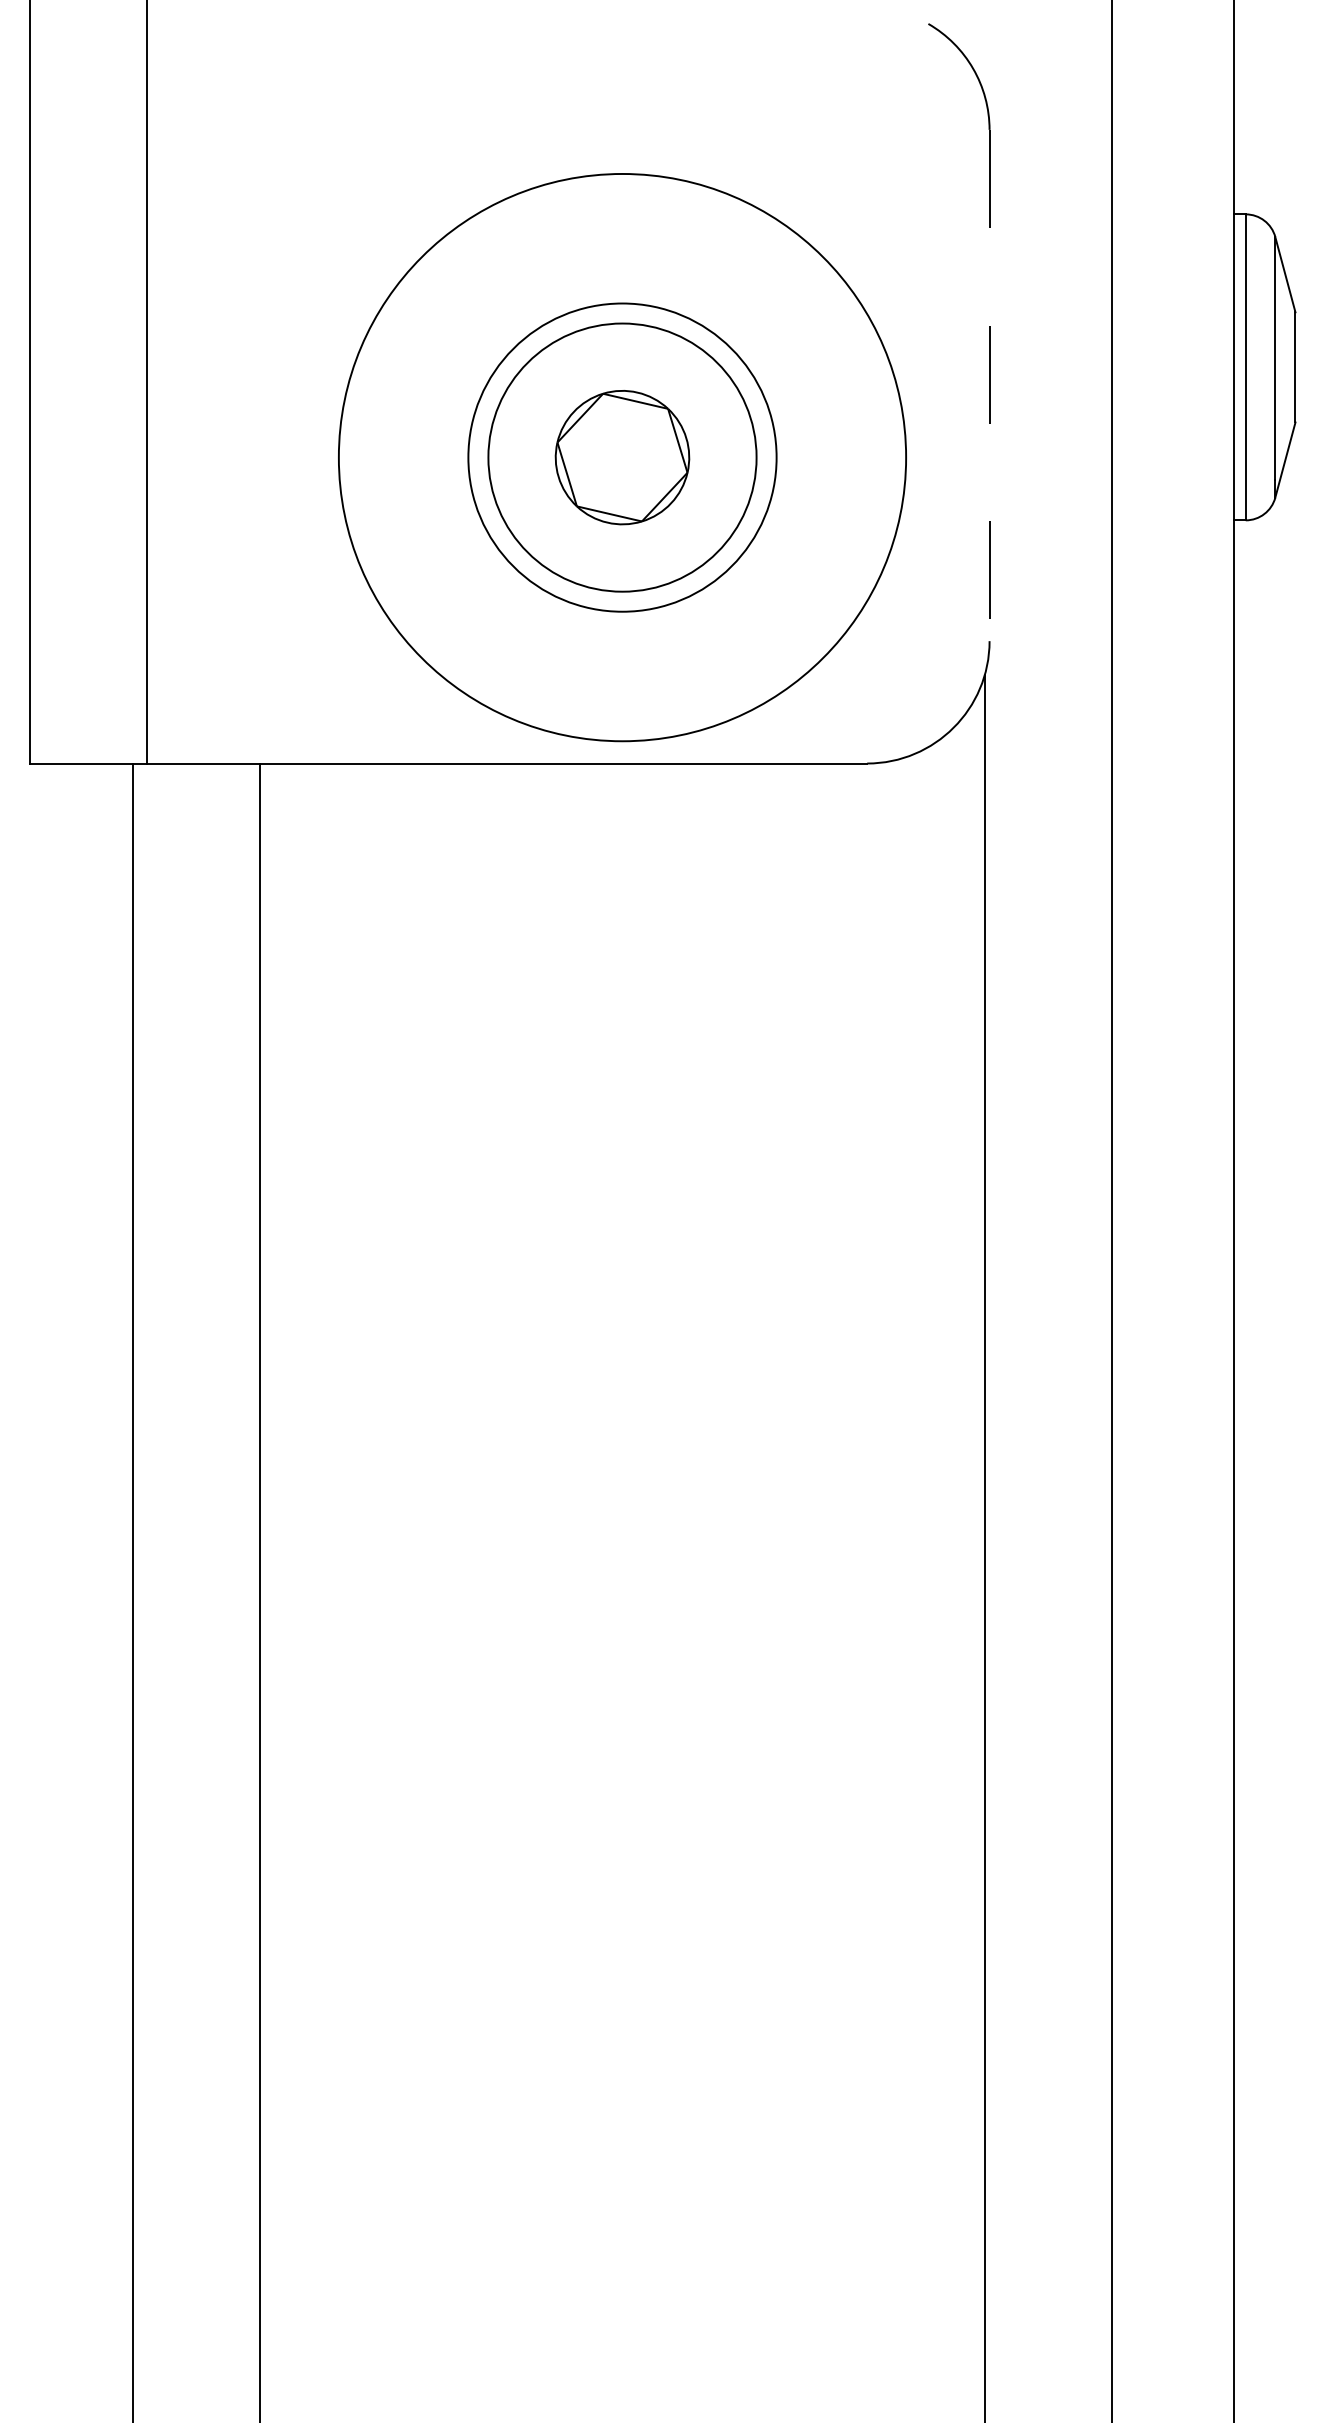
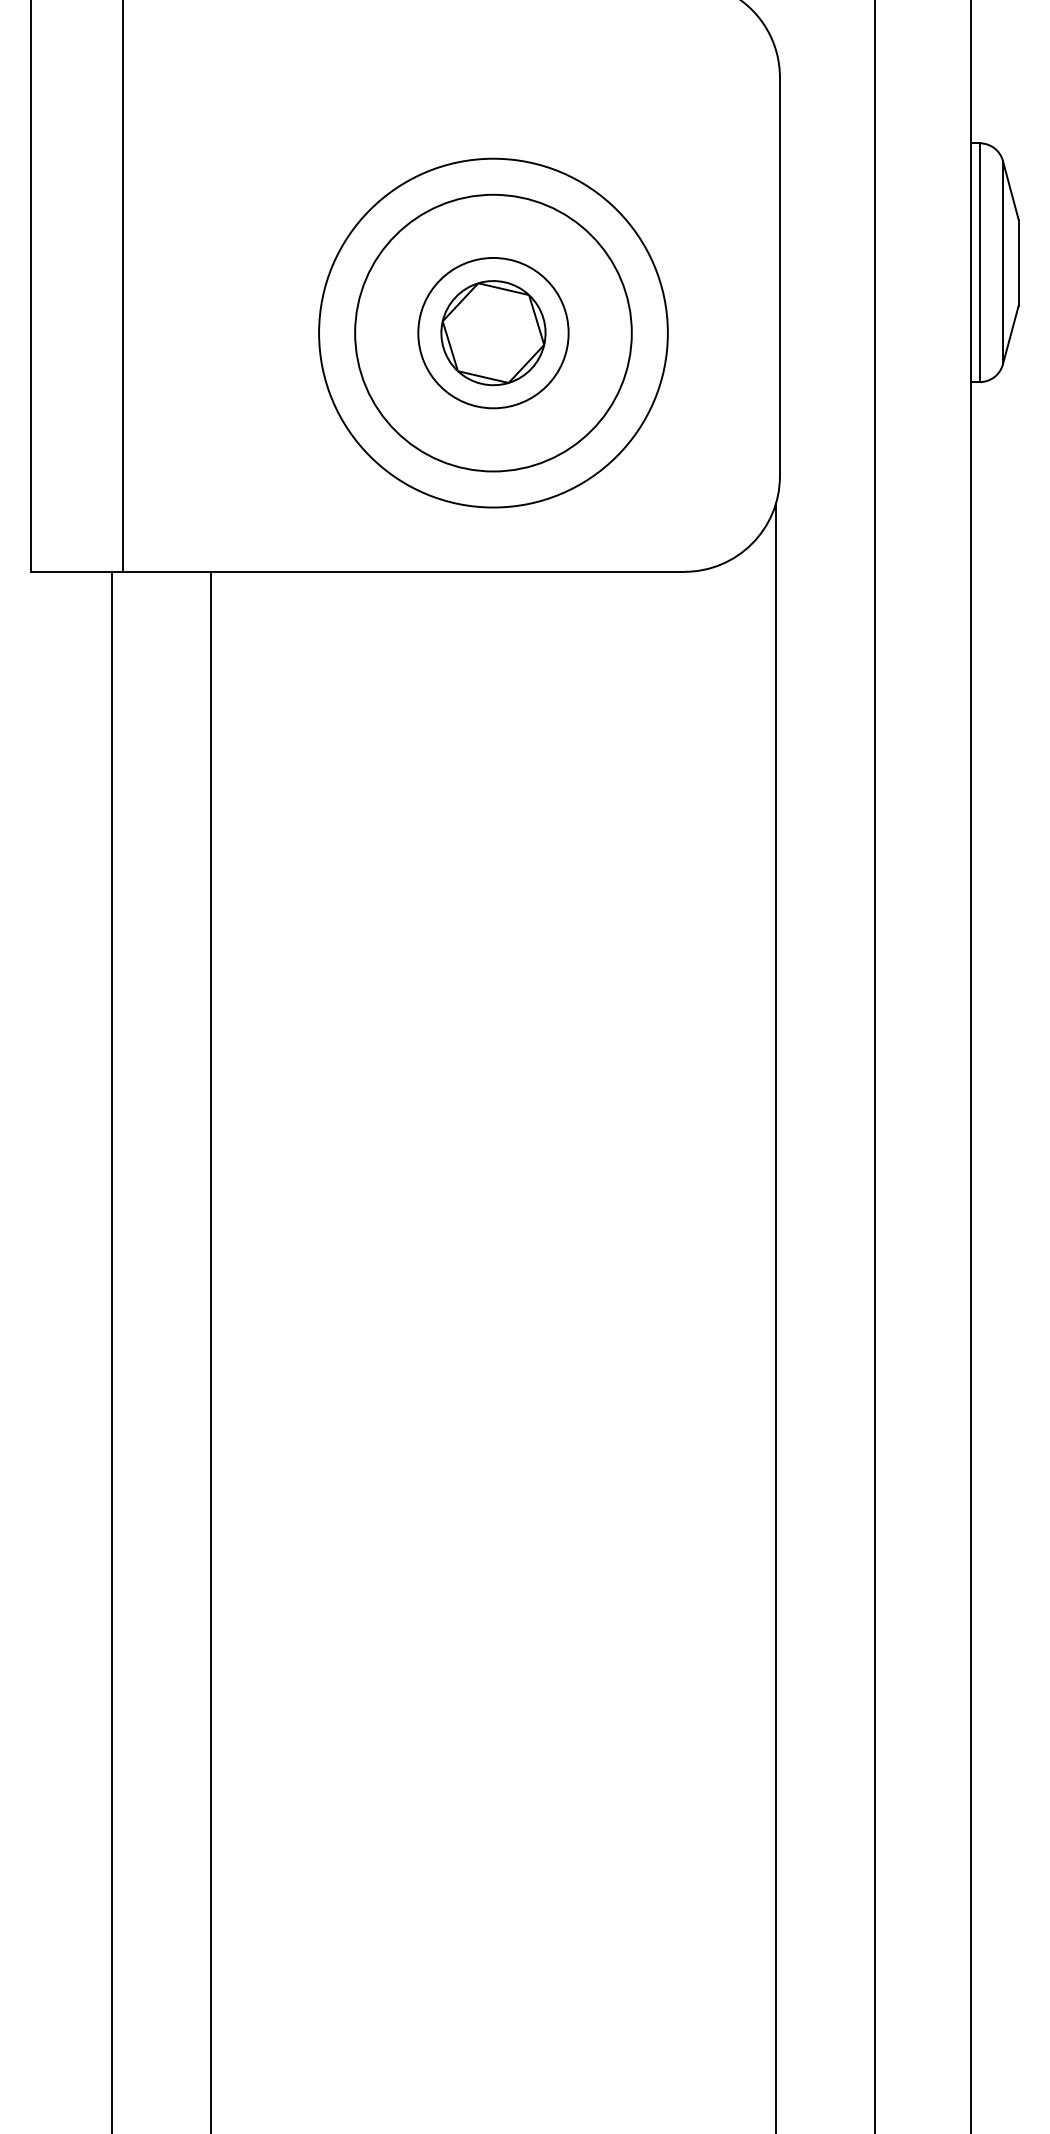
line: (989, 386) -> (779, 277), dashed -> solid
circle: (622, 456) -> (493, 332), size x0.62
circle: (622, 456) -> (493, 332), size x0.62
circle: (622, 456) -> (493, 332), size x1.67

